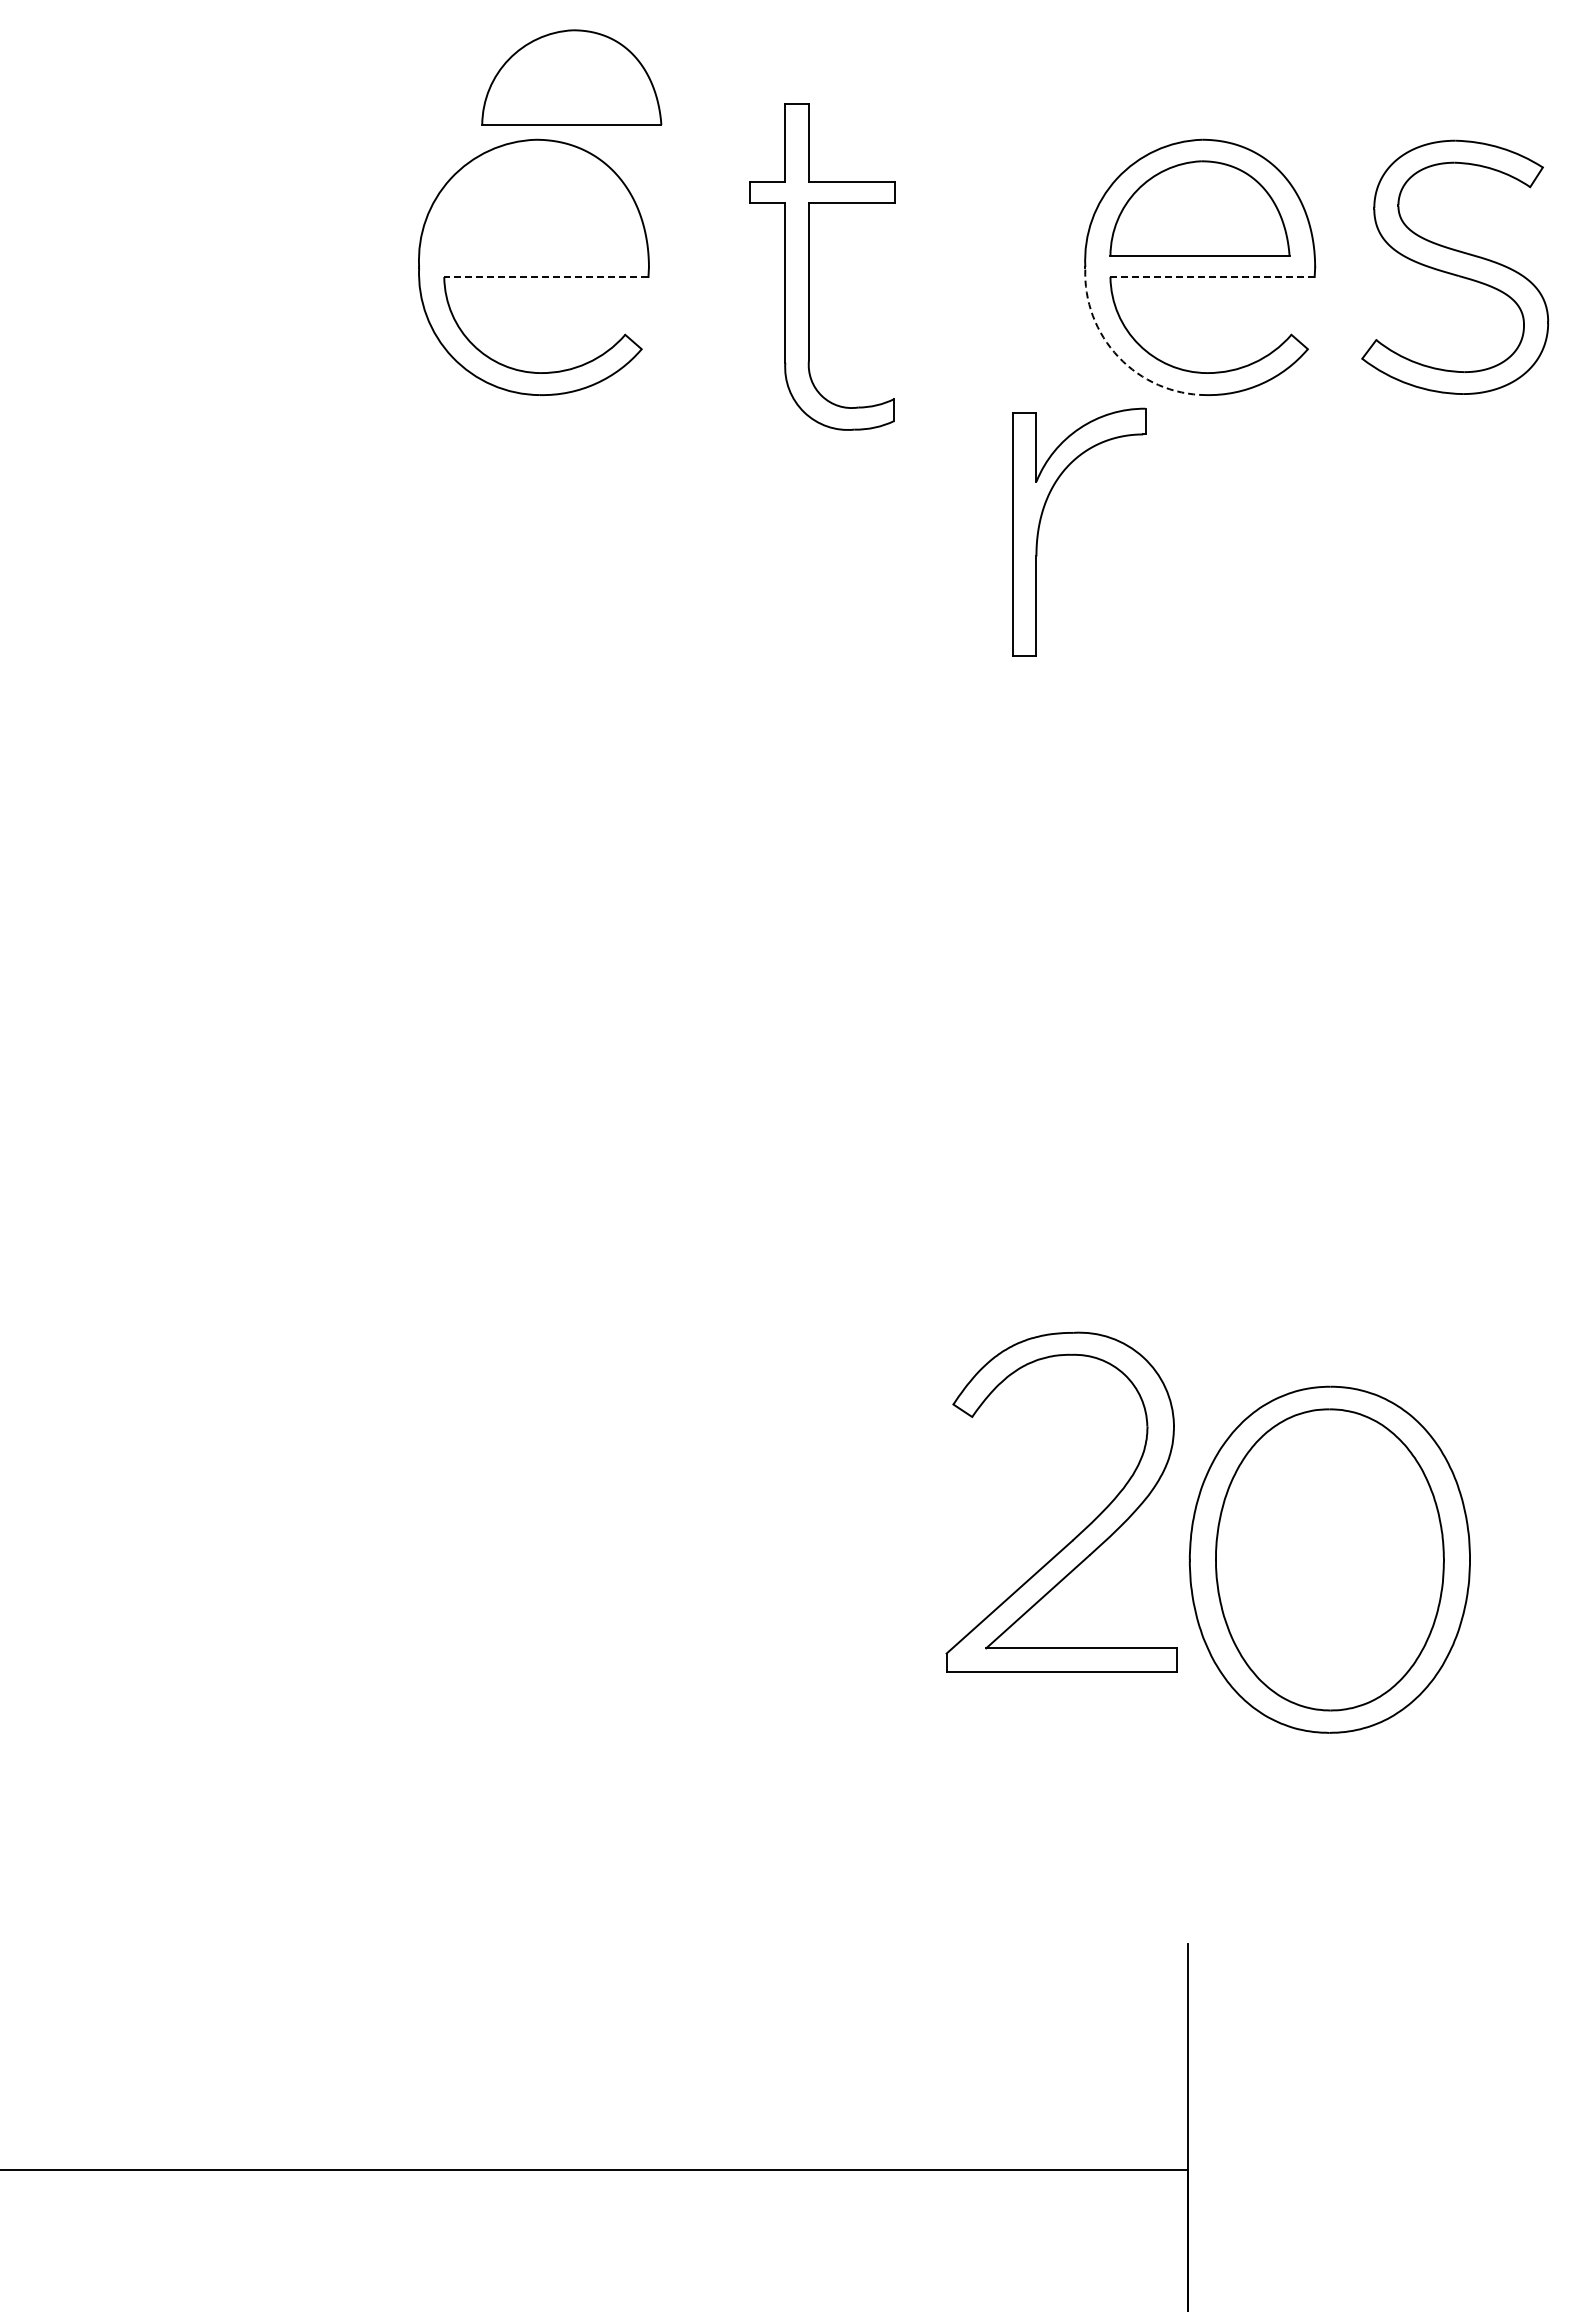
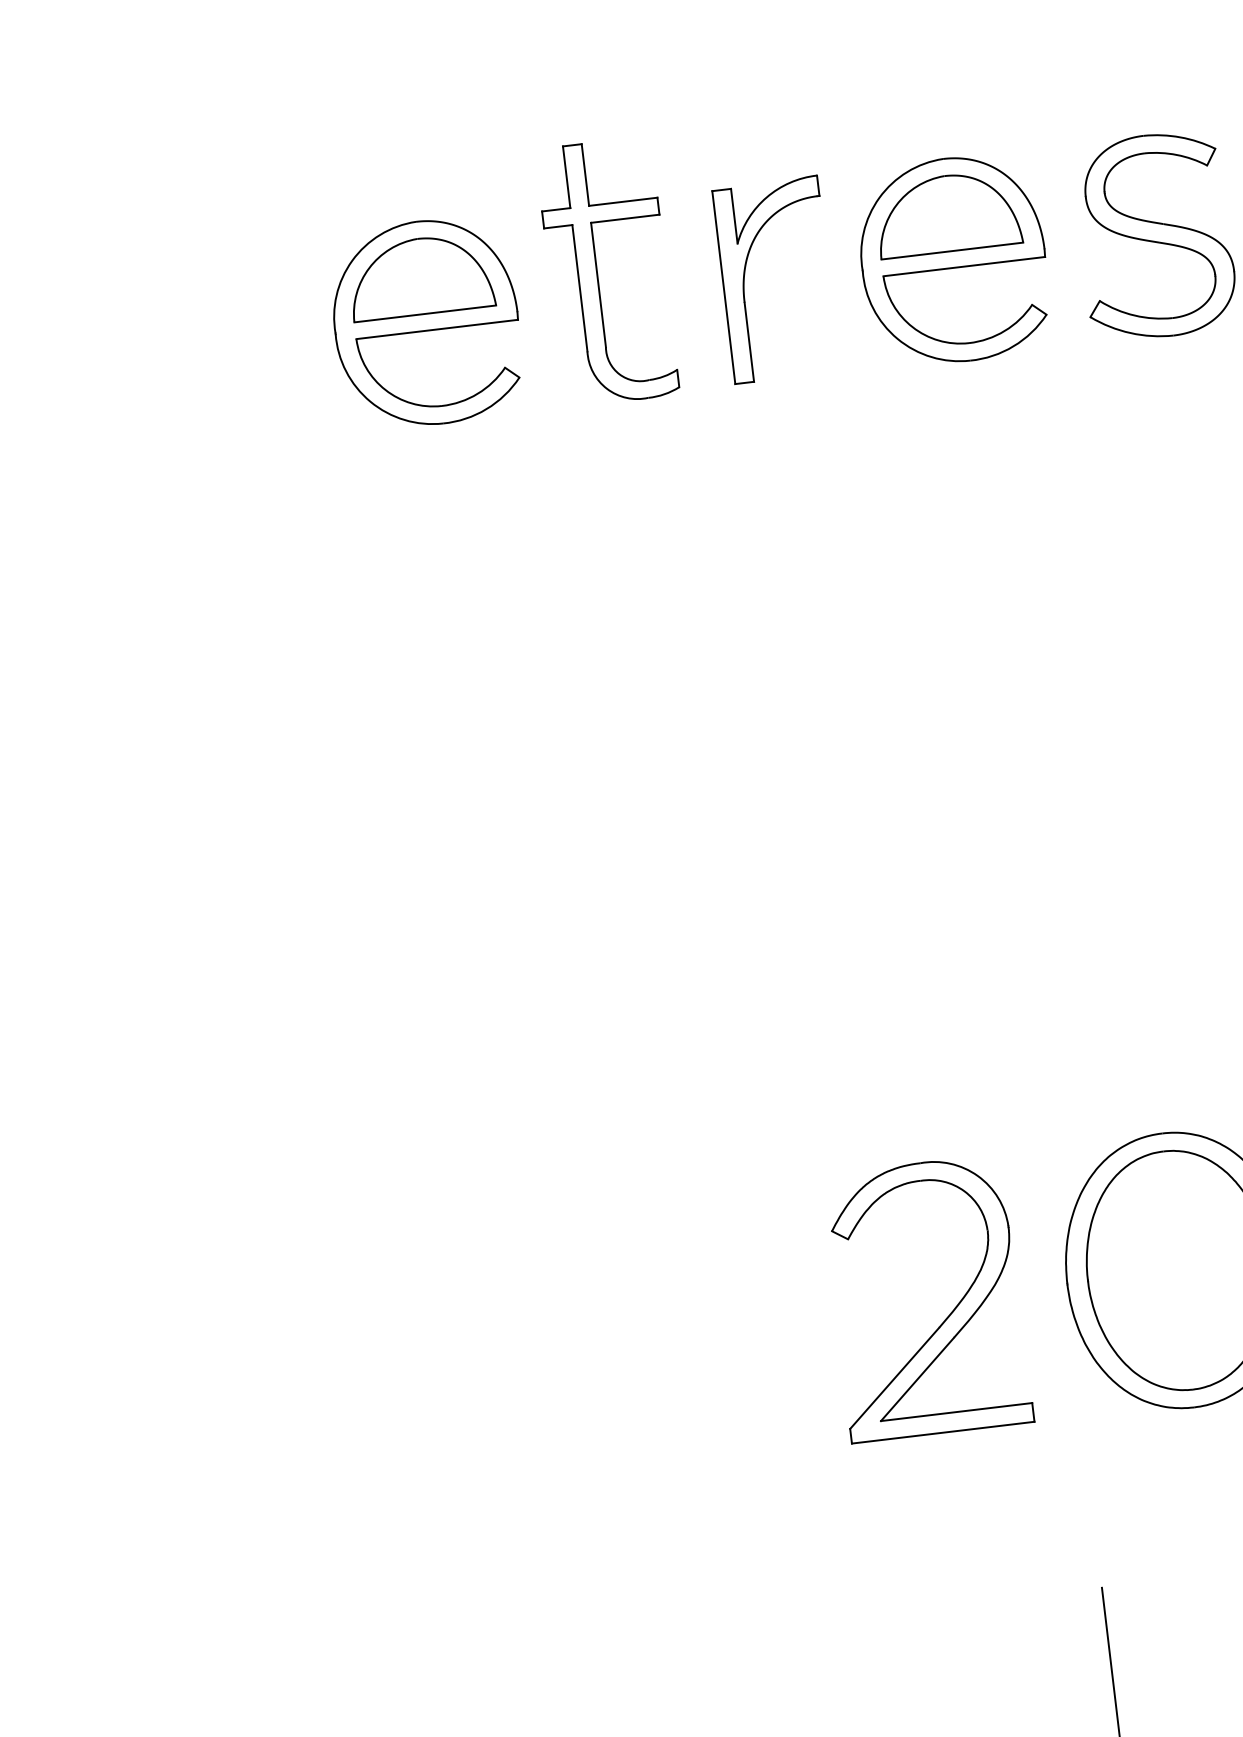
part: (571, 77) -> (420, 276), moved
part: (809, 266) -> (597, 273), moved
line: (545, 277) -> (436, 329), dashed -> solid
line: (1212, 277) -> (964, 266), dashed -> solid
arc: (1118, 357) -> (897, 339), dashed -> solid
part: (1040, 525) -> (744, 277), moved
part: (1086, 1526) -> (948, 1315), moved

